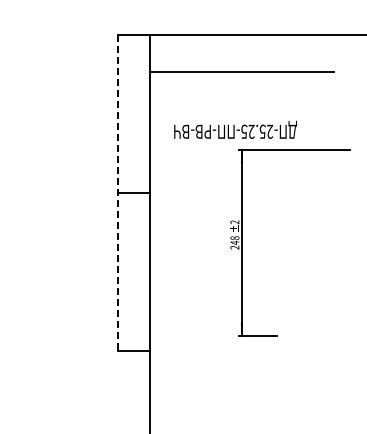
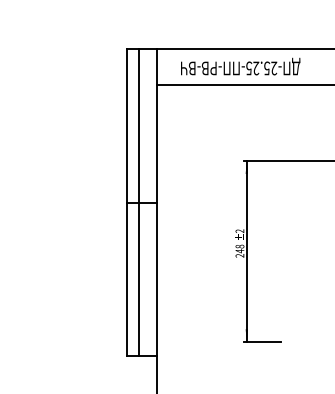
text: (235, 129) -> (240, 66), moved
line: (118, 192) -> (126, 202), dashed -> solid
line: (131, 192) -> (139, 202), added

